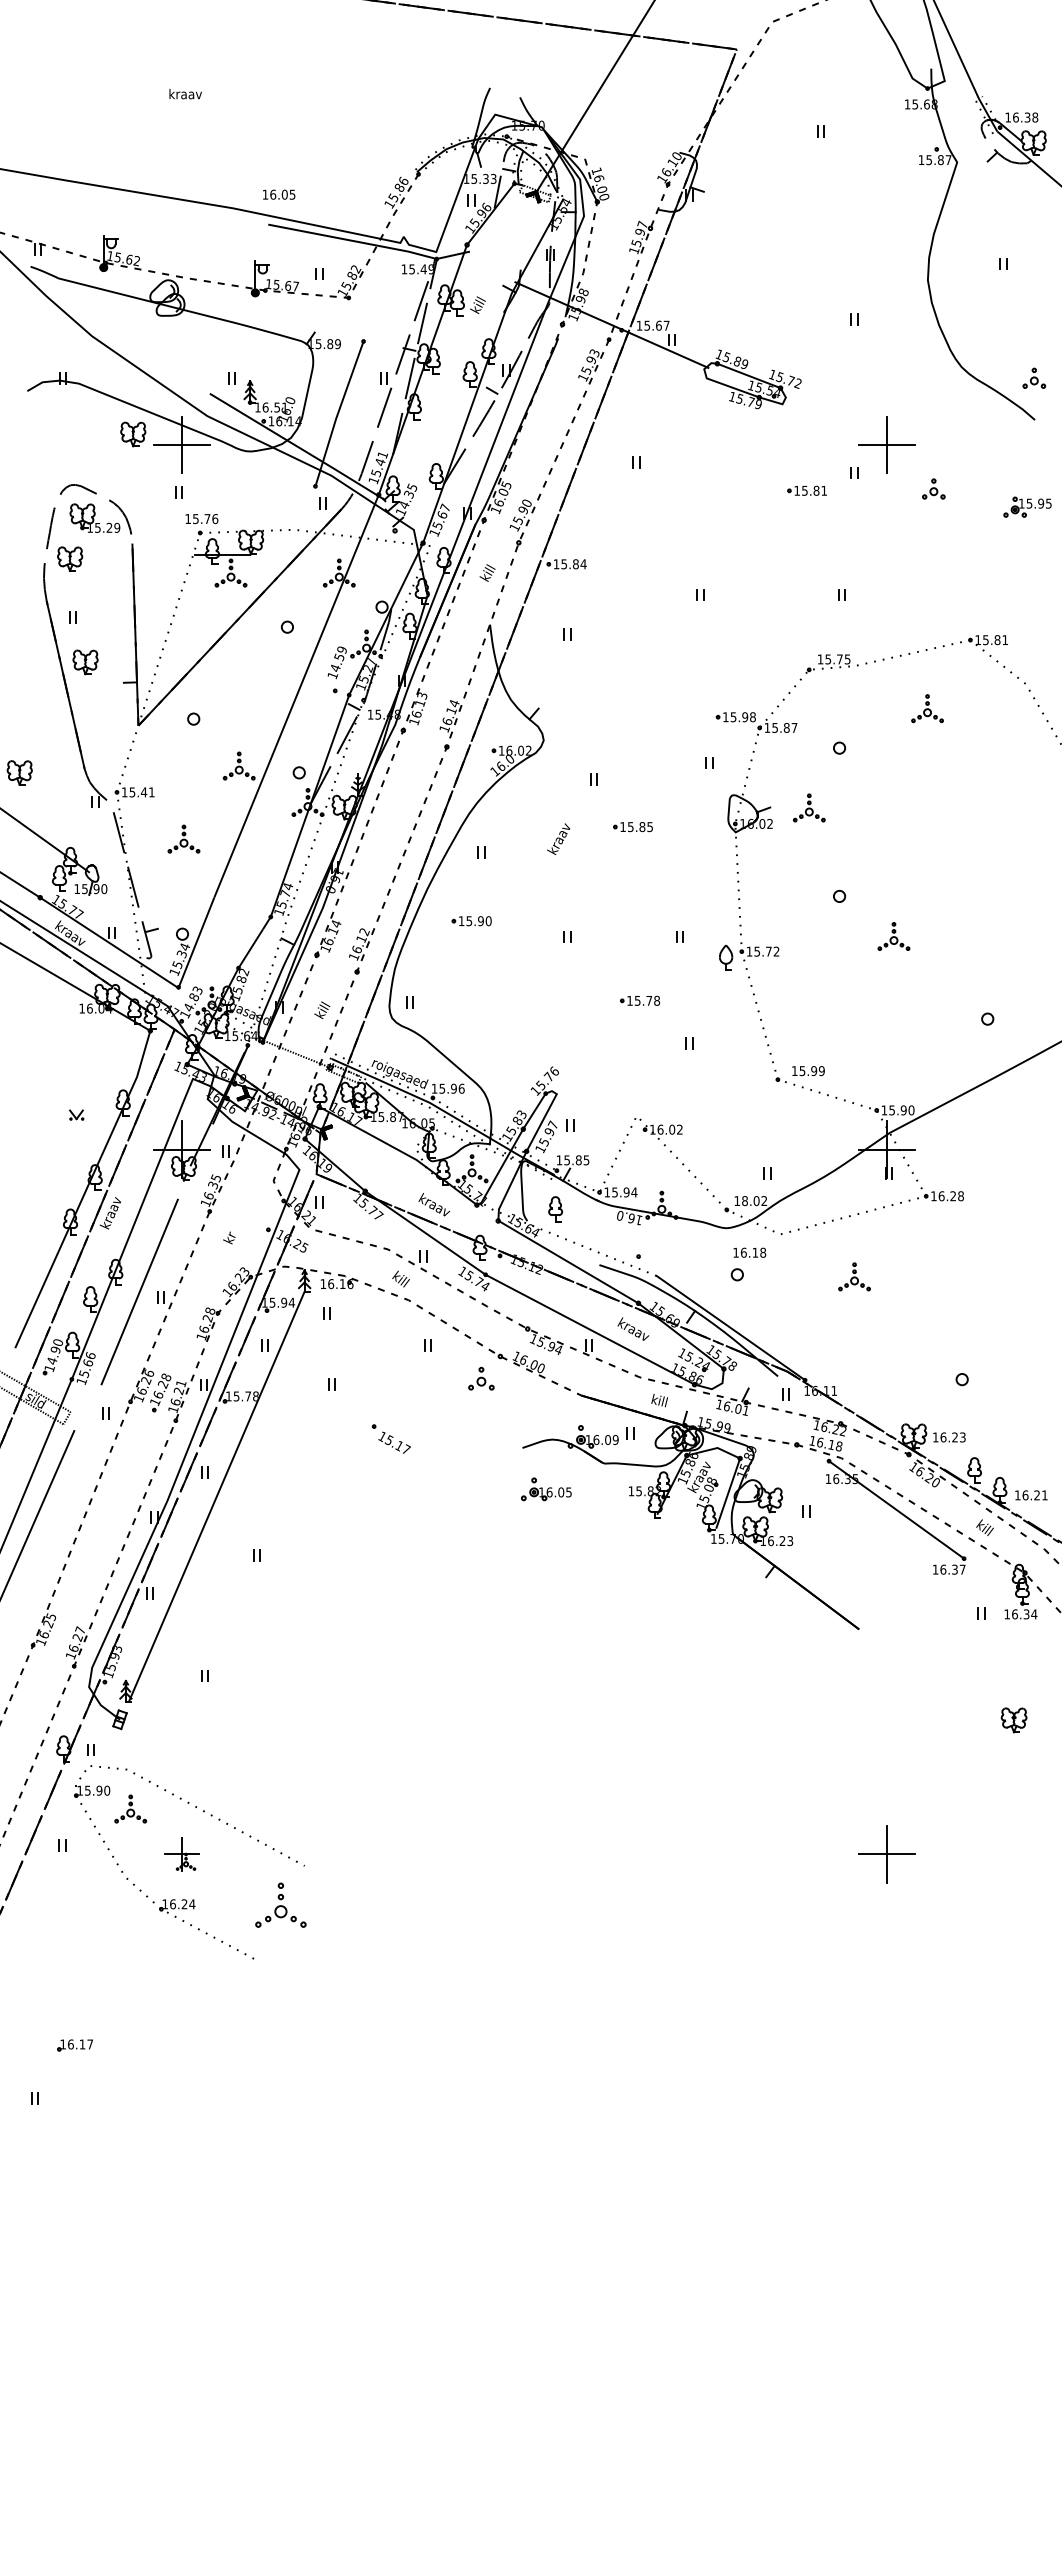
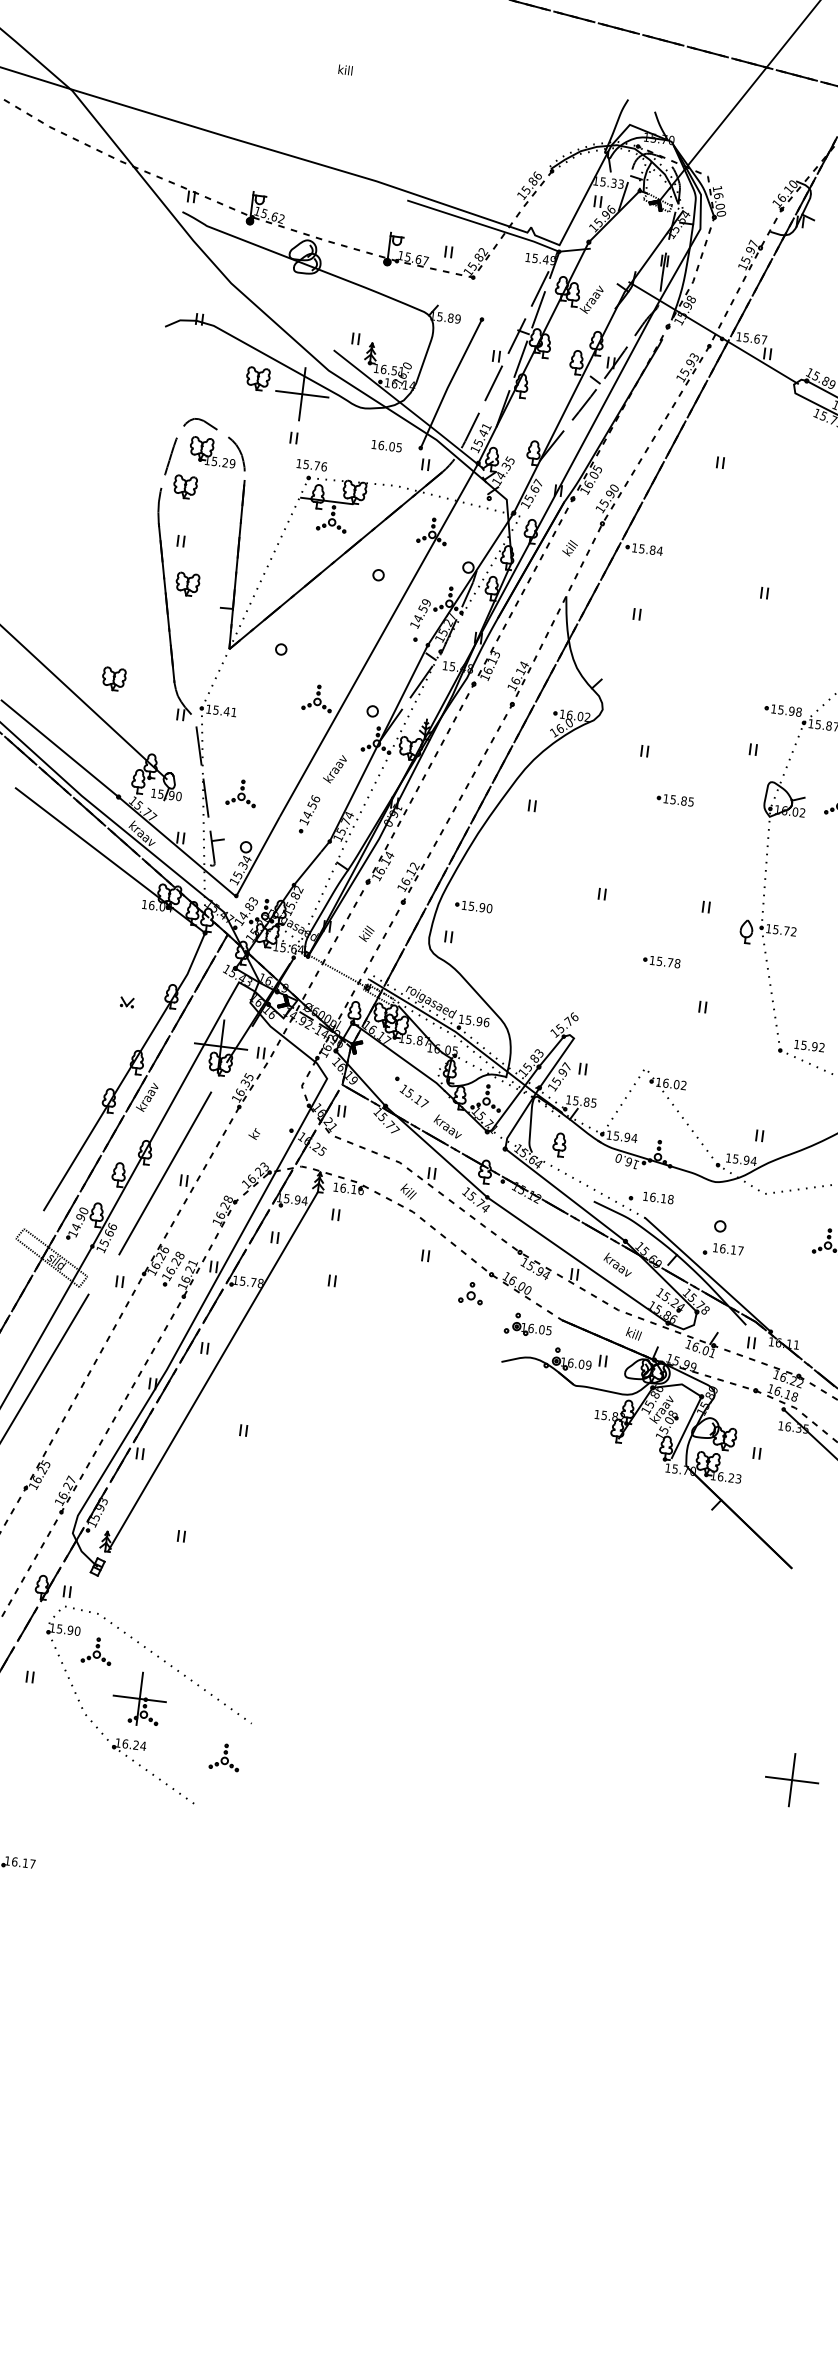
text: (185, 93) -> (345, 69), kraav -> kill
text: (279, 194) -> (387, 445), moved
text: (477, 305) -> (591, 299), kill -> kraav
part: (183, 838) -> (241, 792), moved
text: (558, 838) -> (334, 768), moved
part: (245, 890) -> (309, 814), added
part: (471, 921) -> (473, 906), moved
text: (821, 1071) -> (821, 1047), 15.99 -> 15.92
text: (754, 1201) -> (744, 1160), 18.02 -> 15.94
text: (749, 1252) -> (658, 1197), moved
part: (743, 1299) -> (723, 1249), added
part: (390, 1438) -> (411, 1091), moved
part: (546, 1489) -> (528, 1325), moved
part: (181, 1854) -> (139, 1698), size x1.67
part: (280, 1904) -> (224, 1756), size x0.62

